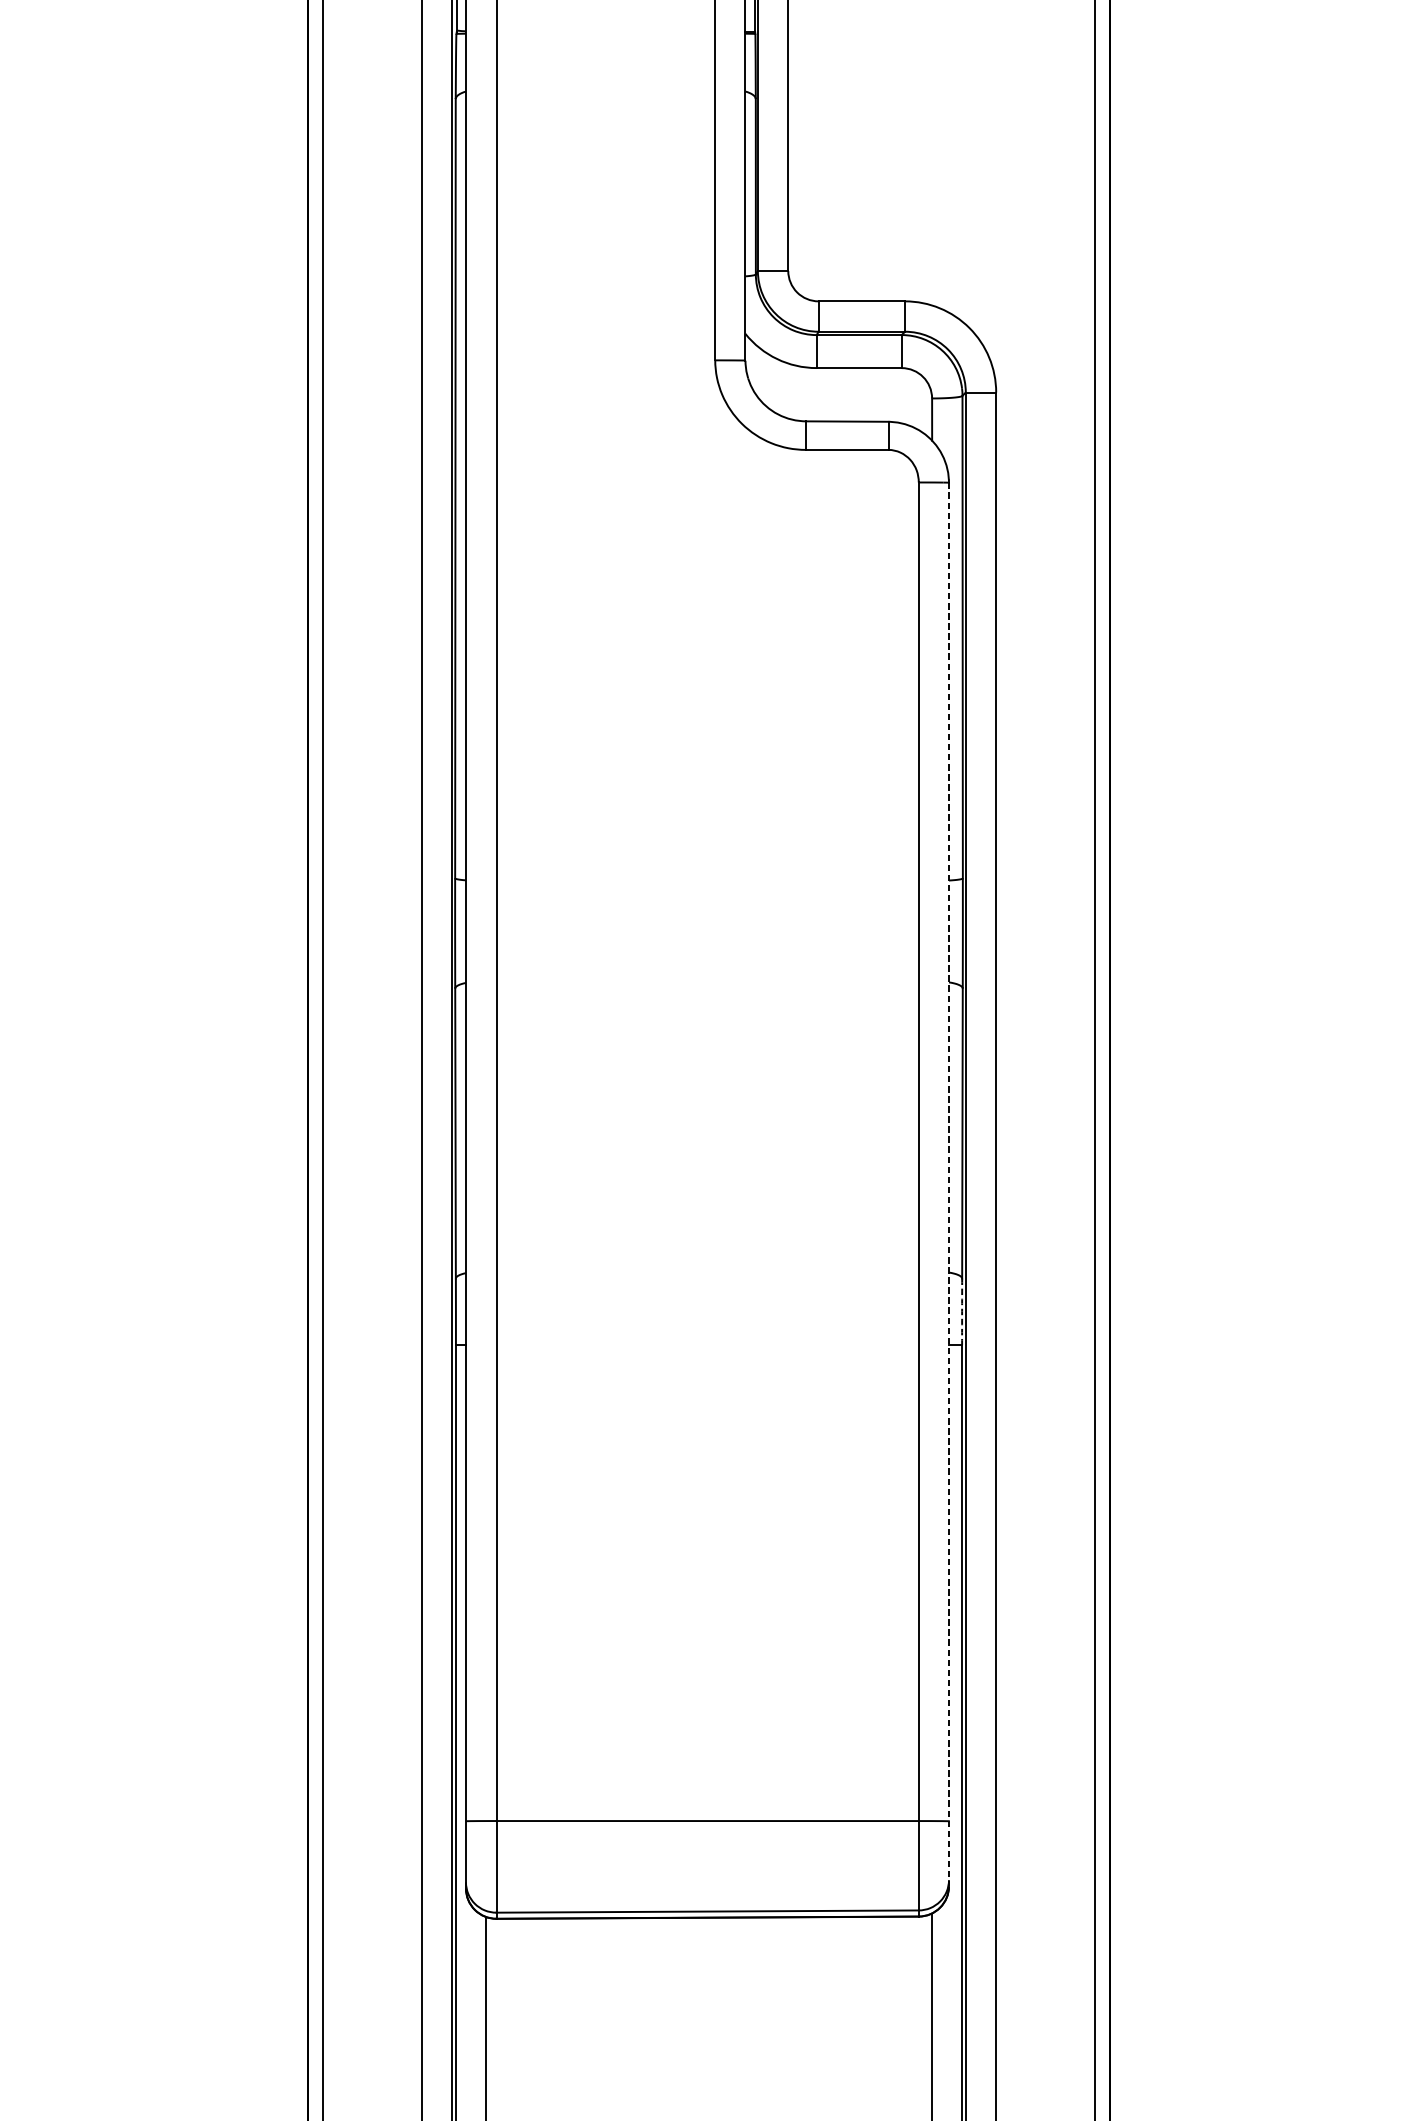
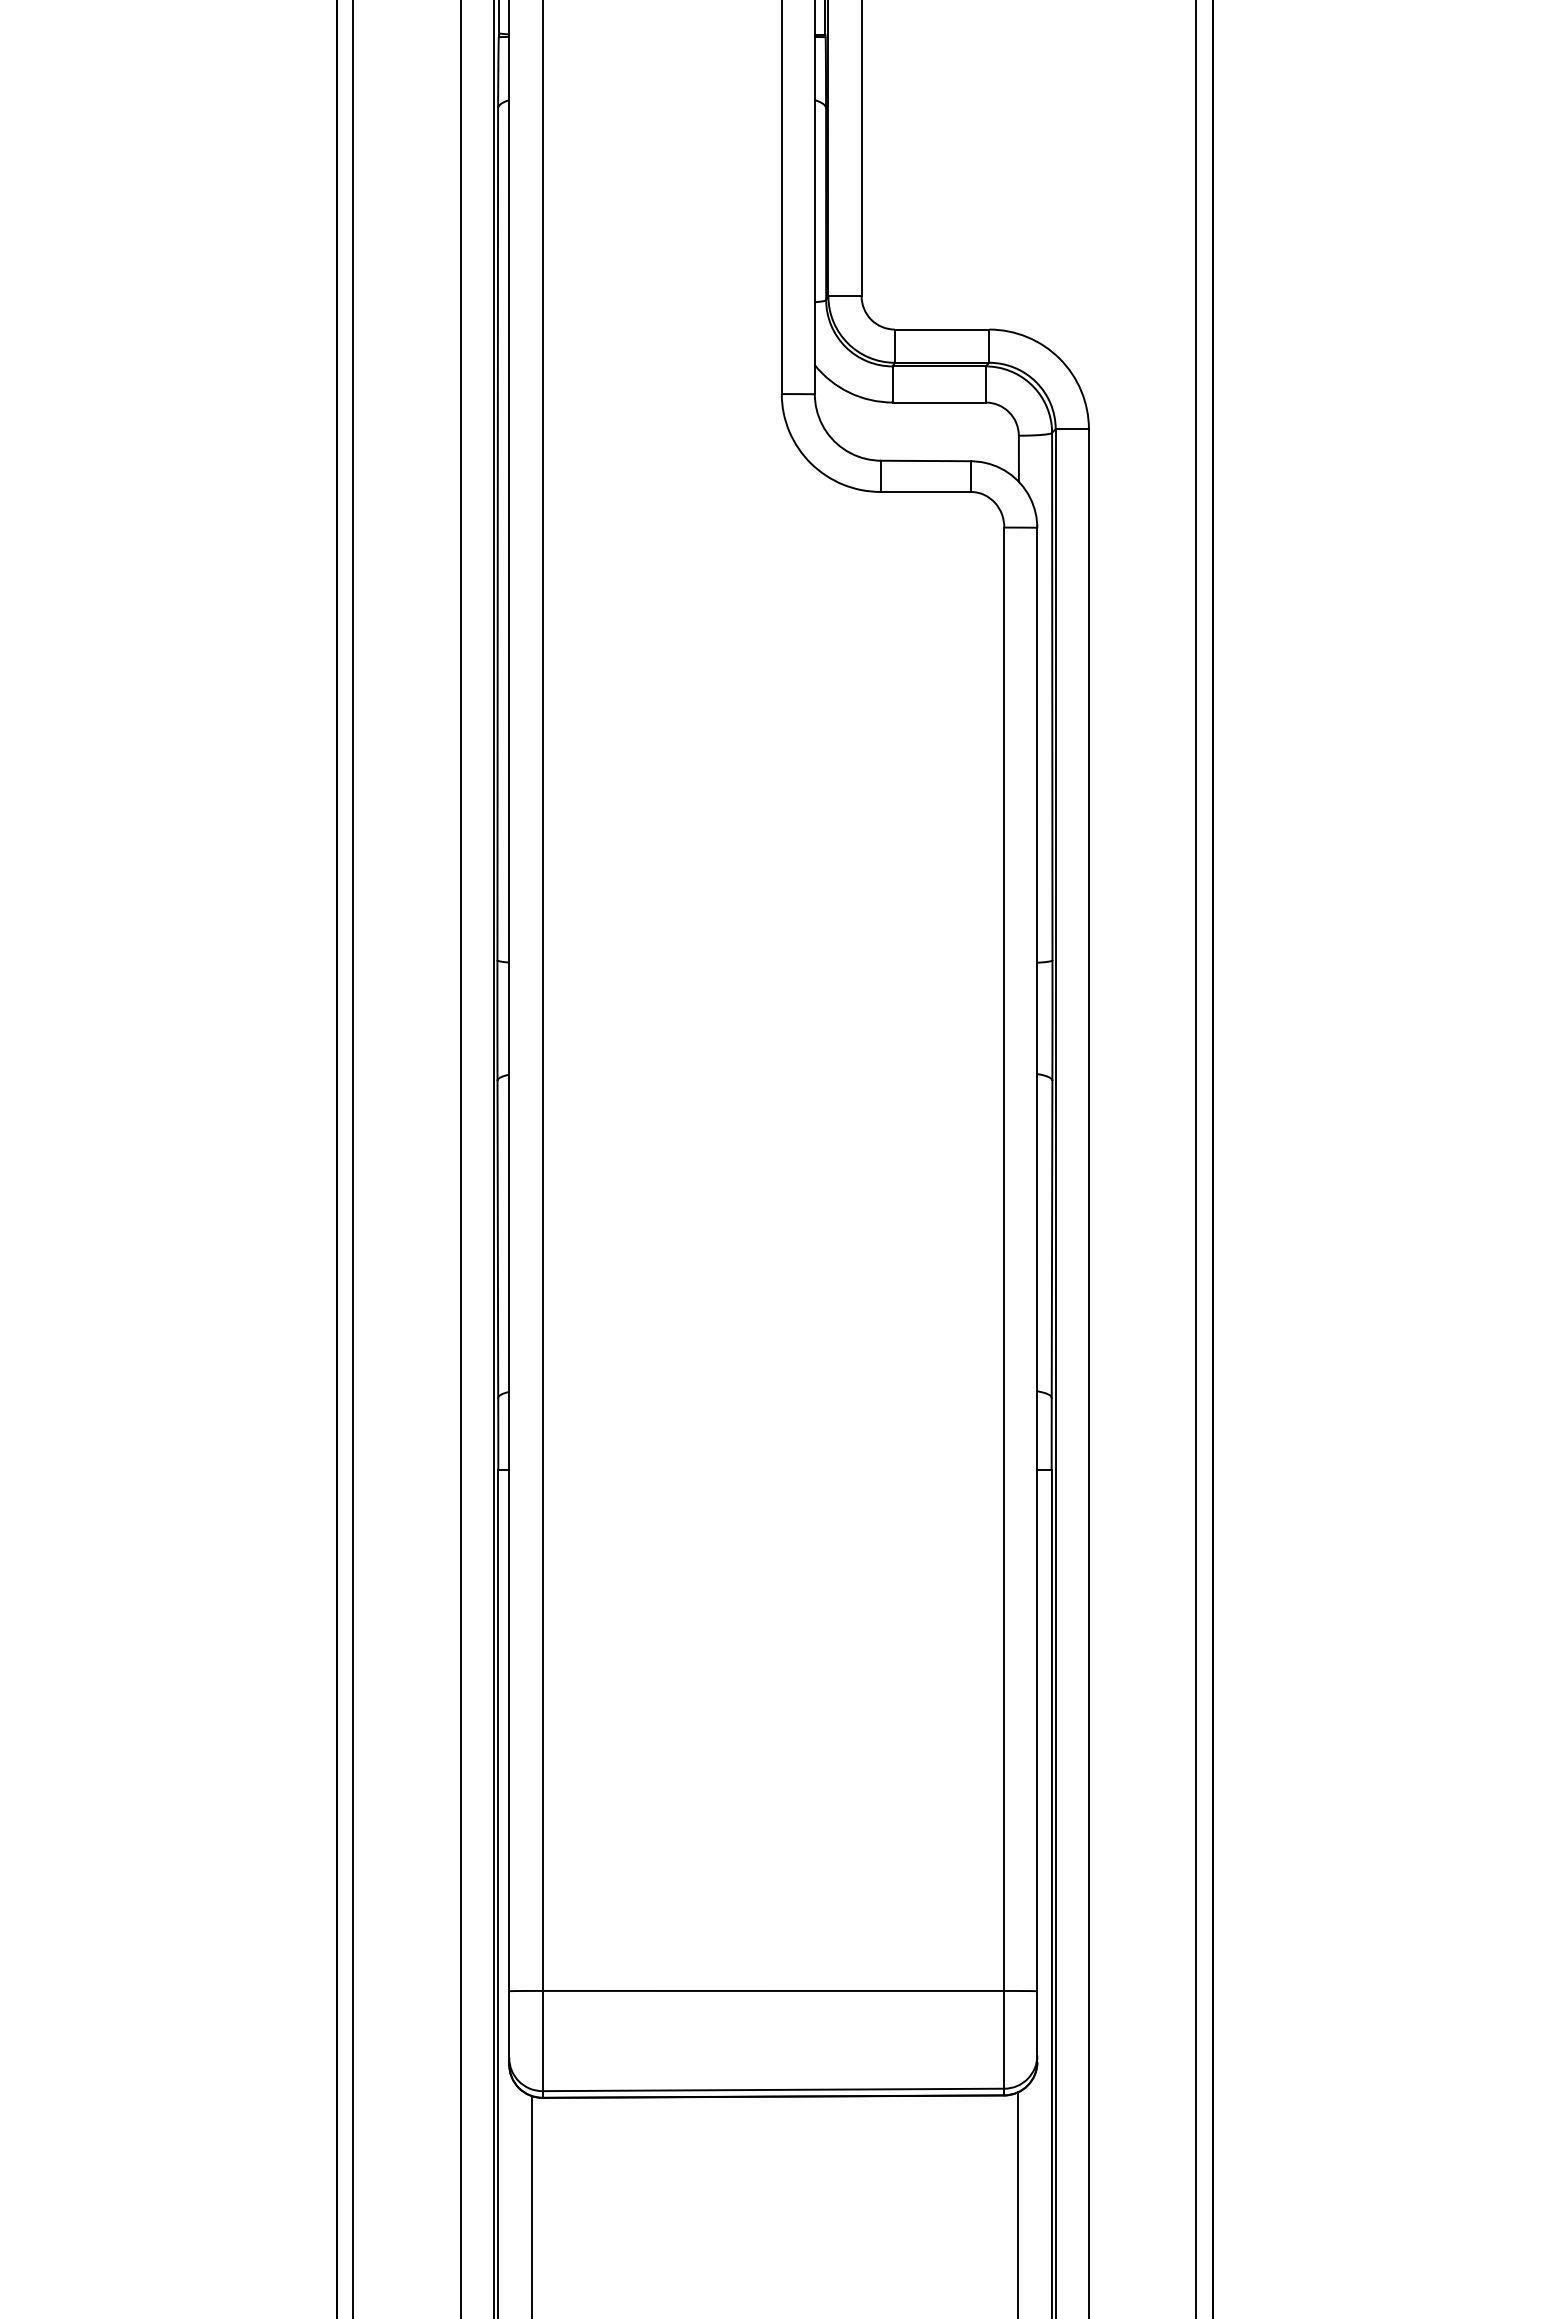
line: (949, 1184) -> (1037, 1295), dashed -> solid
arc: (961, 1312) -> (1051, 1434), dashed -> solid

